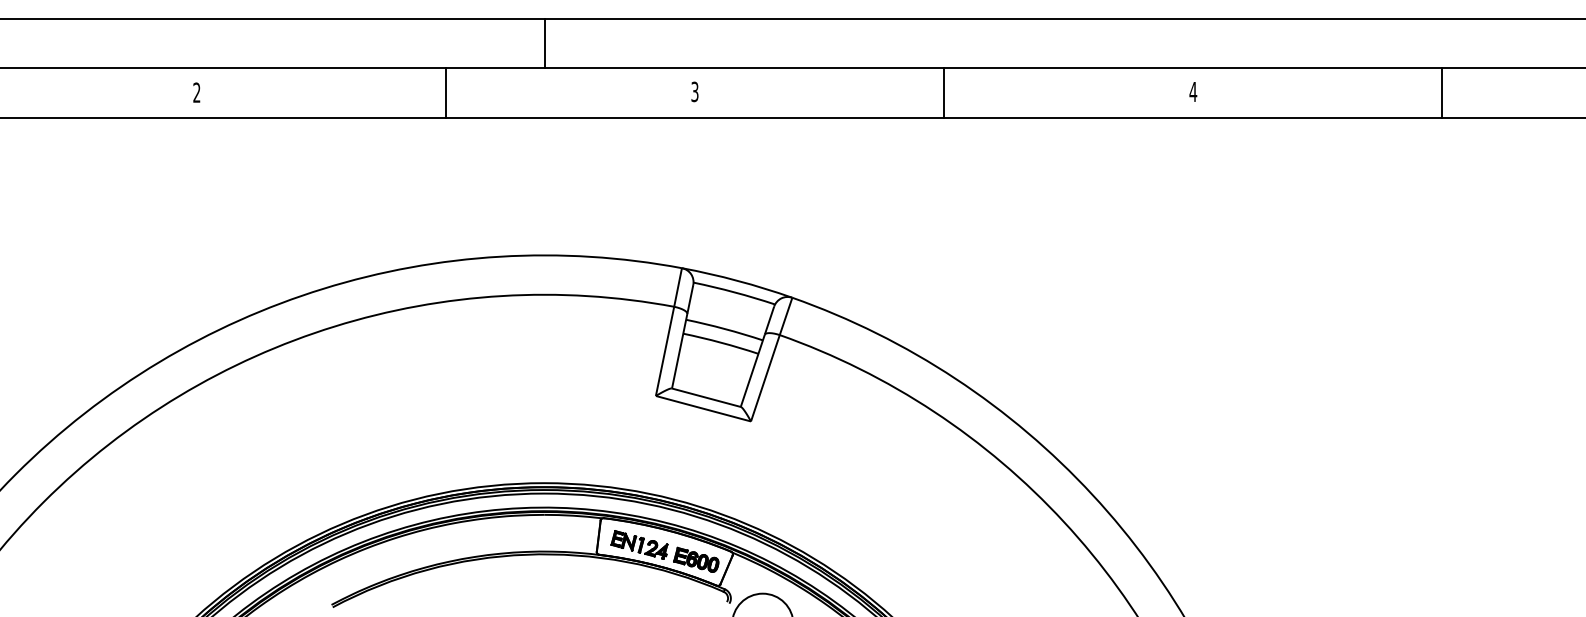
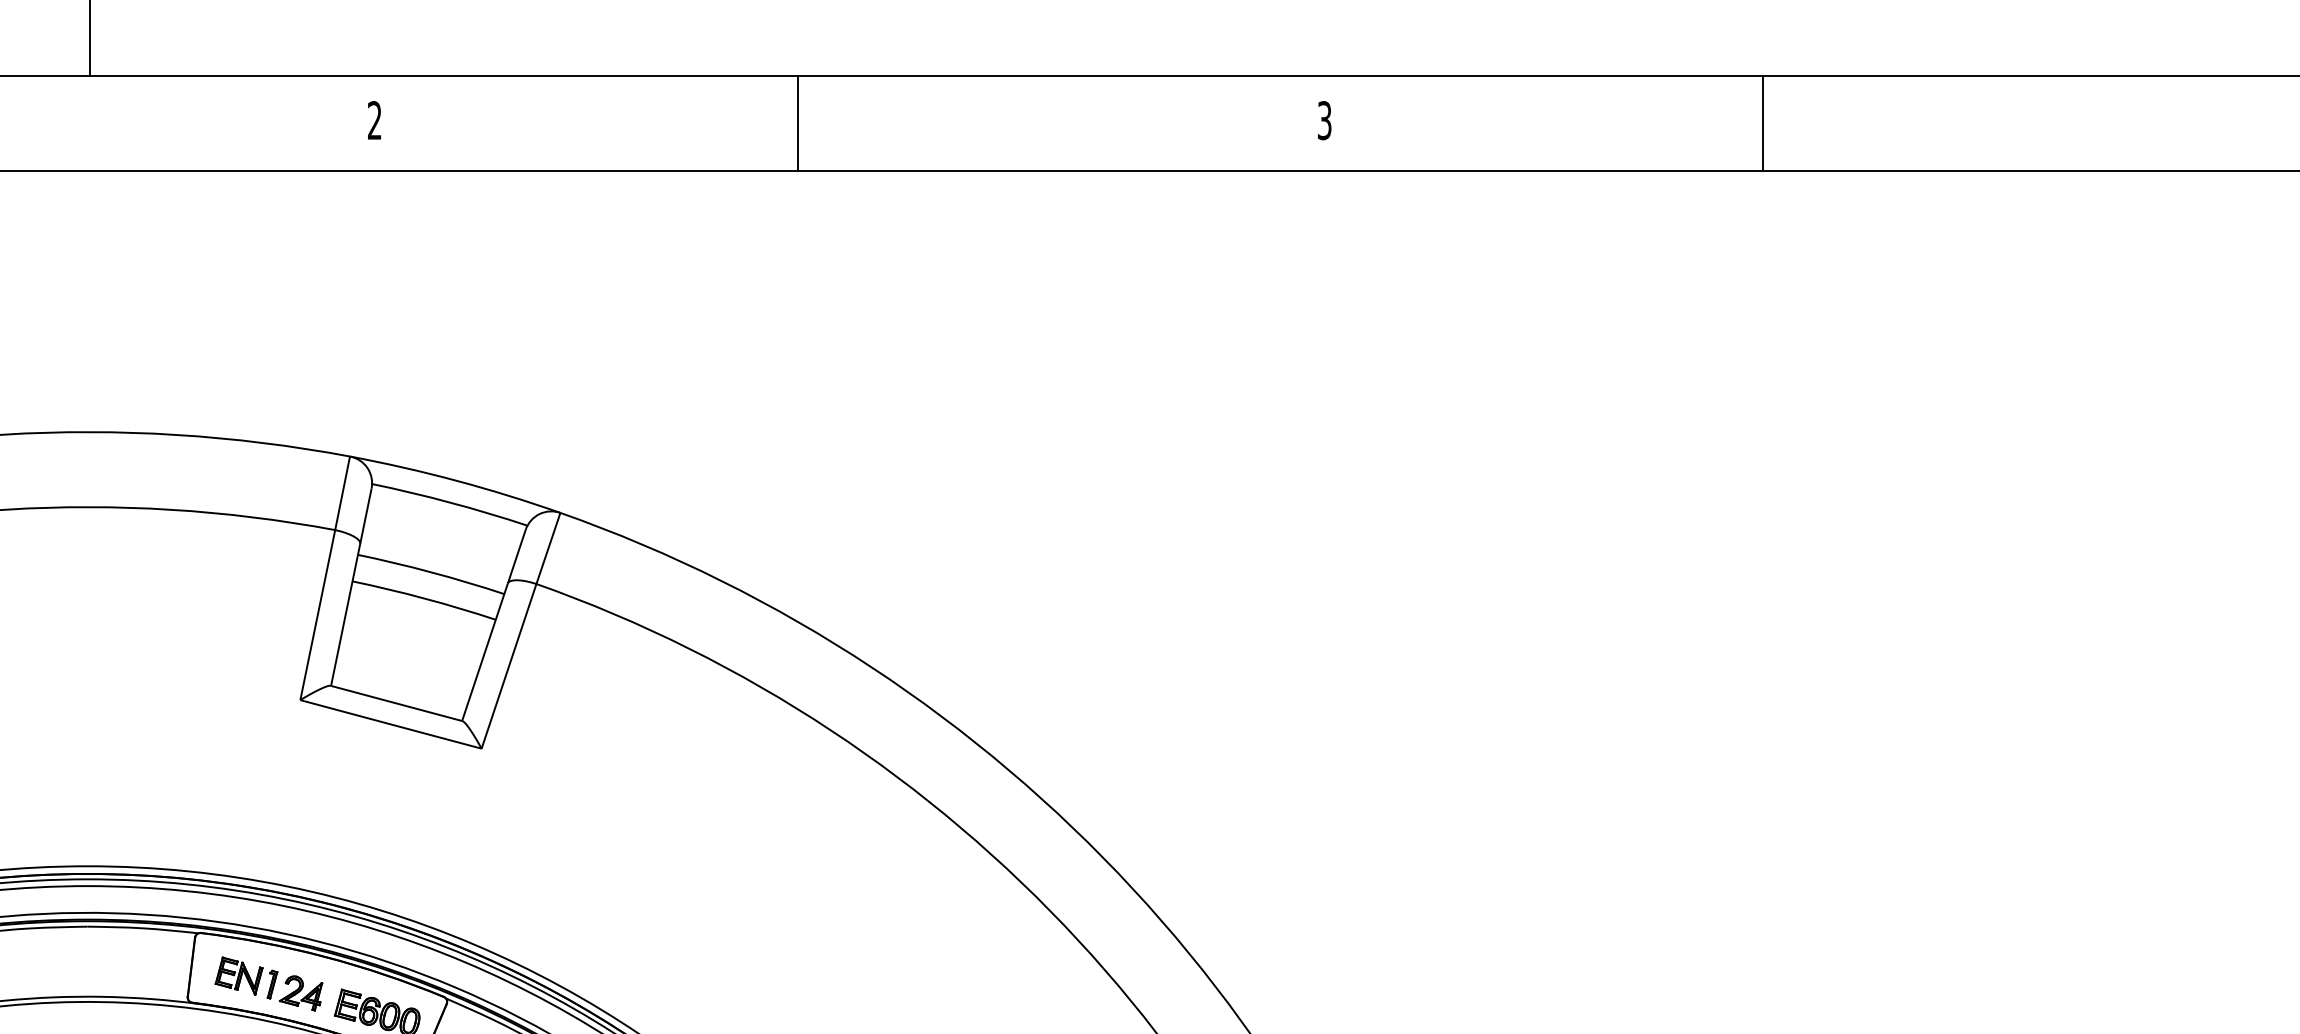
text: (1193, 91) -> (1324, 119), 4 -> 3
text: (694, 92) -> (373, 121), 3 -> 2
line: (943, 93) -> (797, 123), moved
line: (1442, 93) -> (1763, 123), moved

